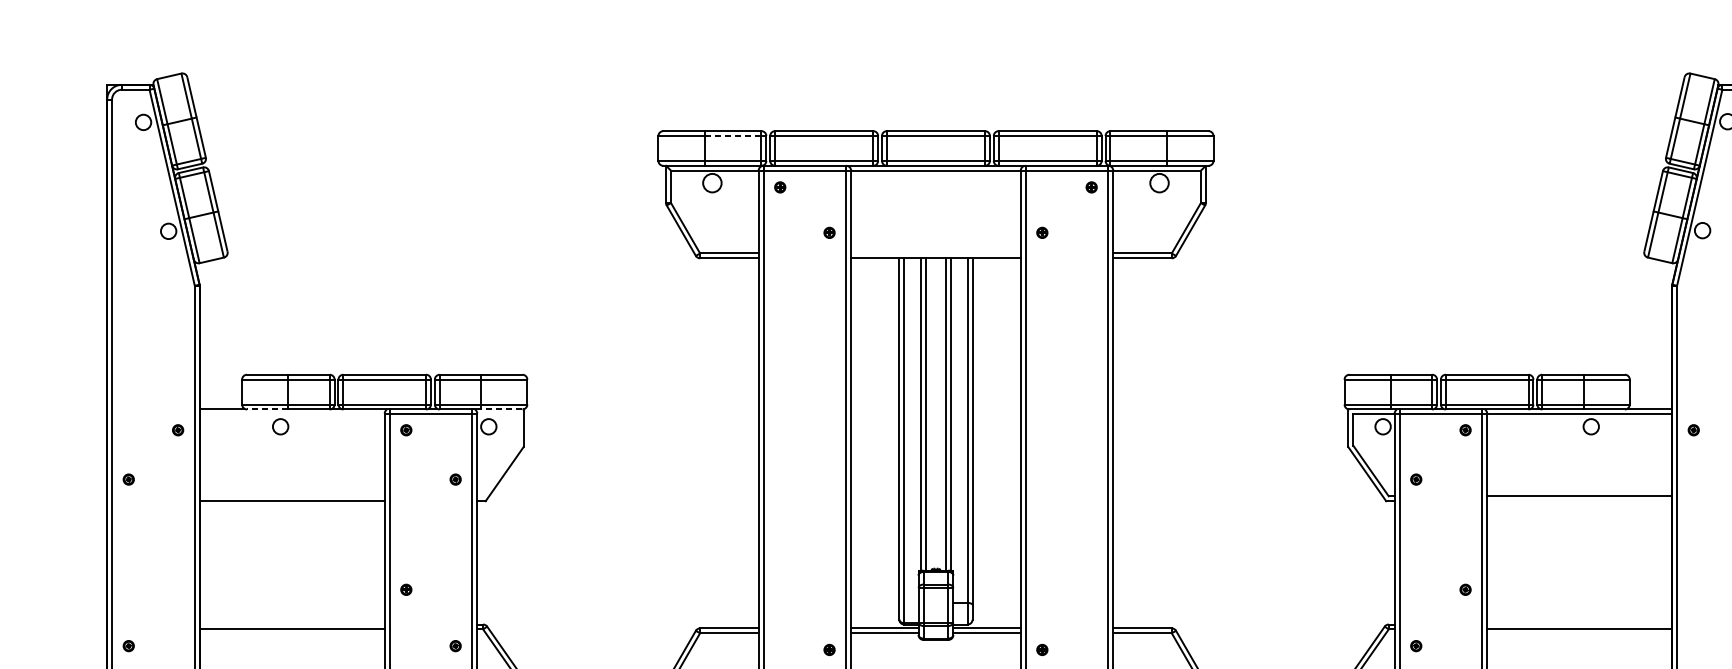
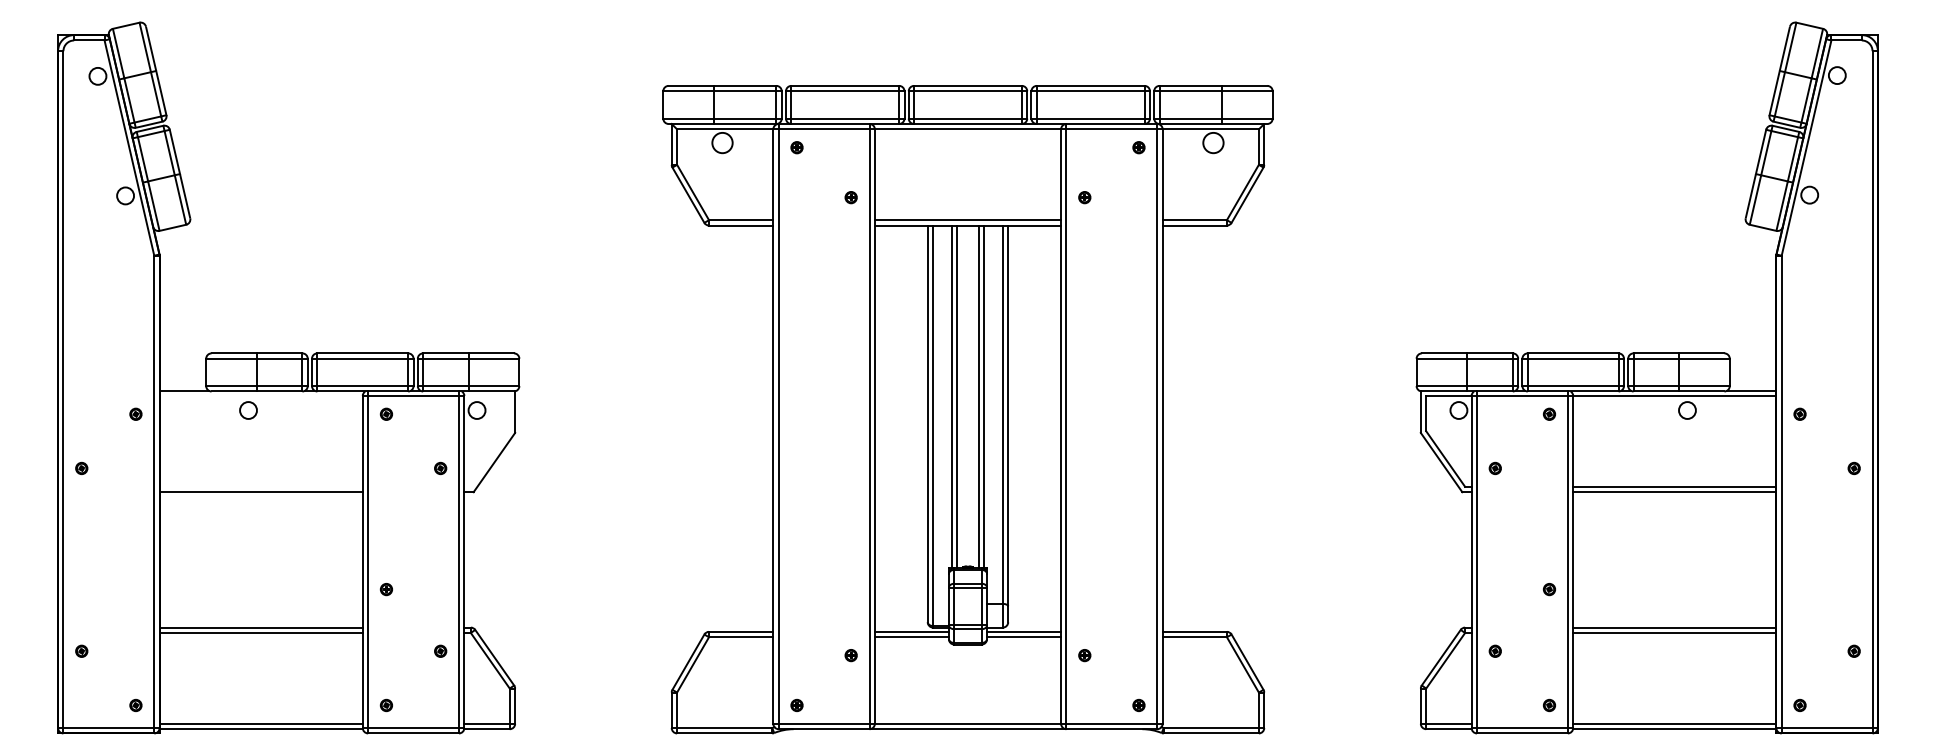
line: (732, 136) -> (744, 91), dashed -> solid
line: (935, 253) -> (967, 220), added
line: (267, 409) -> (234, 391), dashed -> solid
line: (501, 409) -> (491, 391), dashed -> solid
line: (1579, 501) -> (1674, 492), added
line: (291, 624) -> (260, 627), added
line: (1579, 624) -> (1674, 627), added

